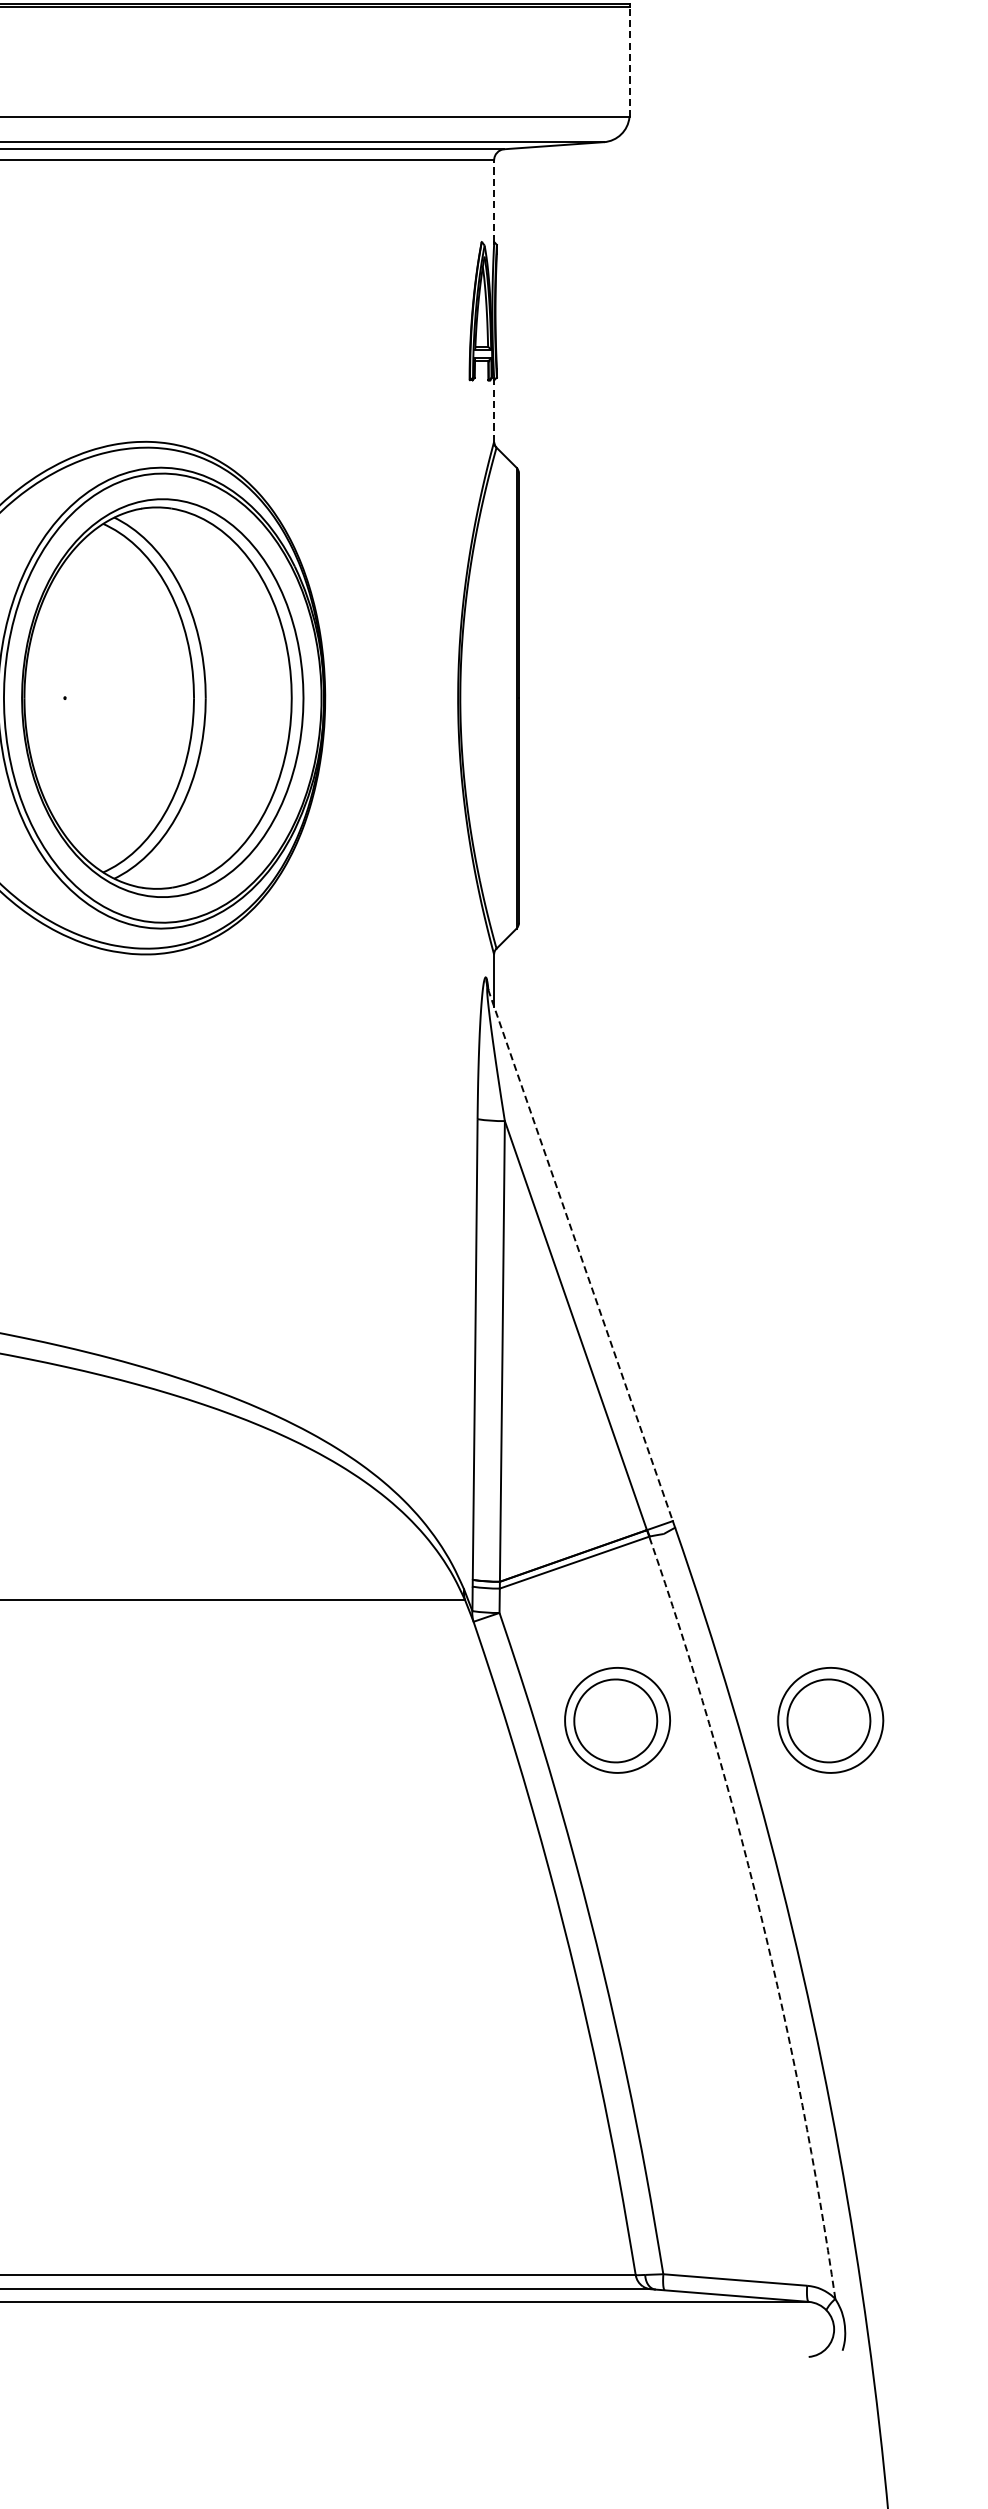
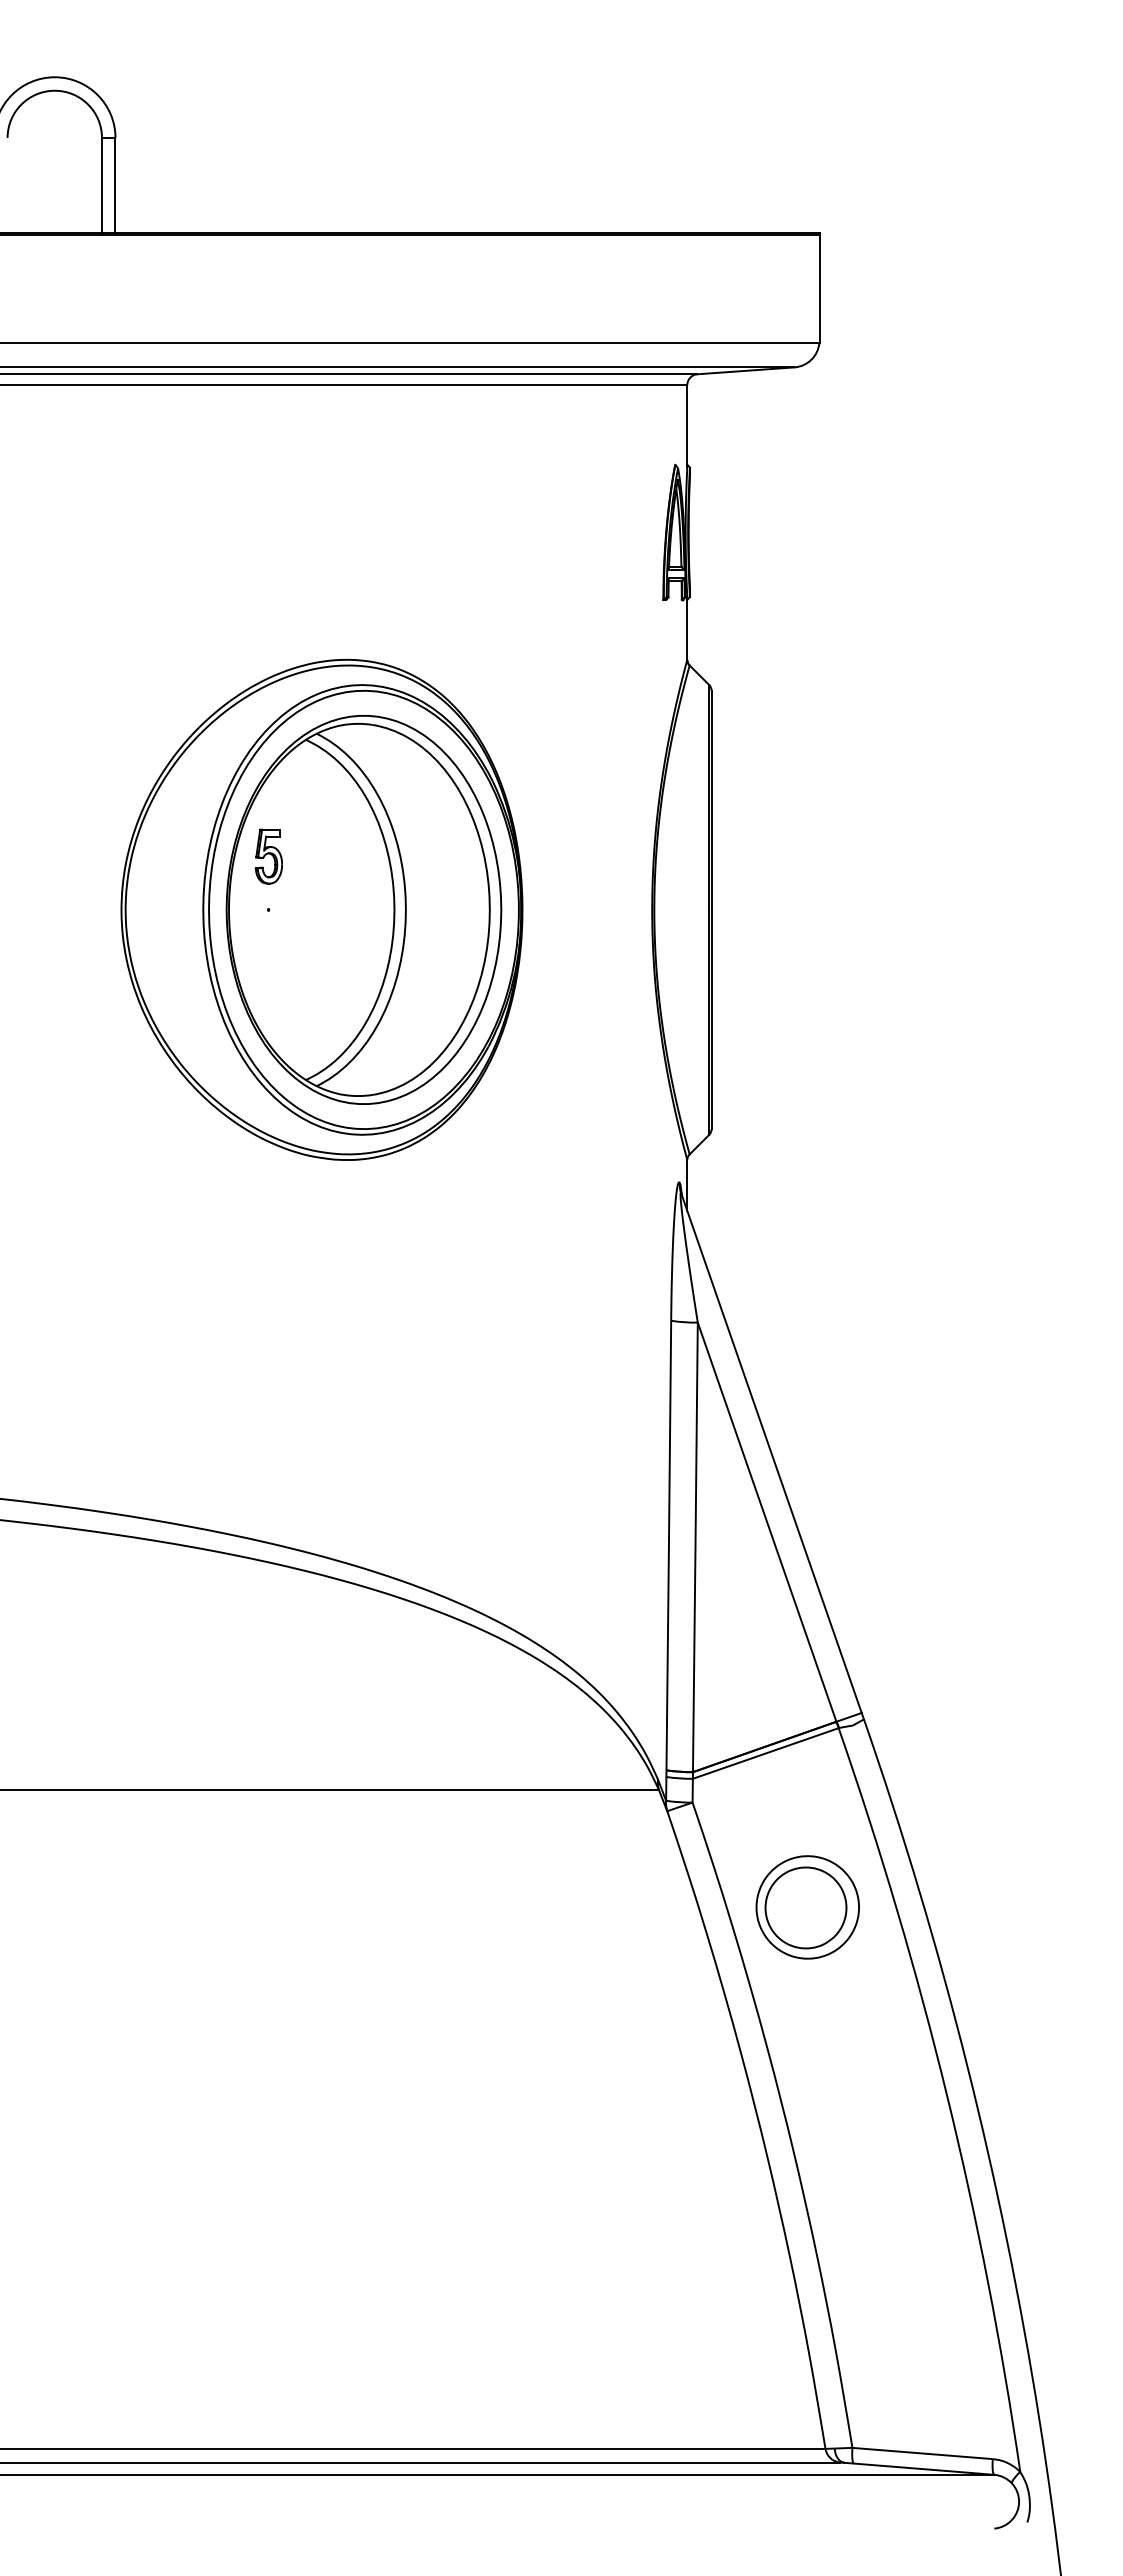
line: (629, 62) -> (819, 289), dashed -> solid
line: (494, 201) -> (687, 425), dashed -> solid
line: (494, 410) -> (687, 629), dashed -> solid
part: (64, 643) -> (268, 856), added
line: (580, 1255) -> (771, 1453), dashed -> solid
part: (830, 1720) -> (1015, 1907), removed
arc: (760, 1913) -> (947, 2095), dashed -> solid

